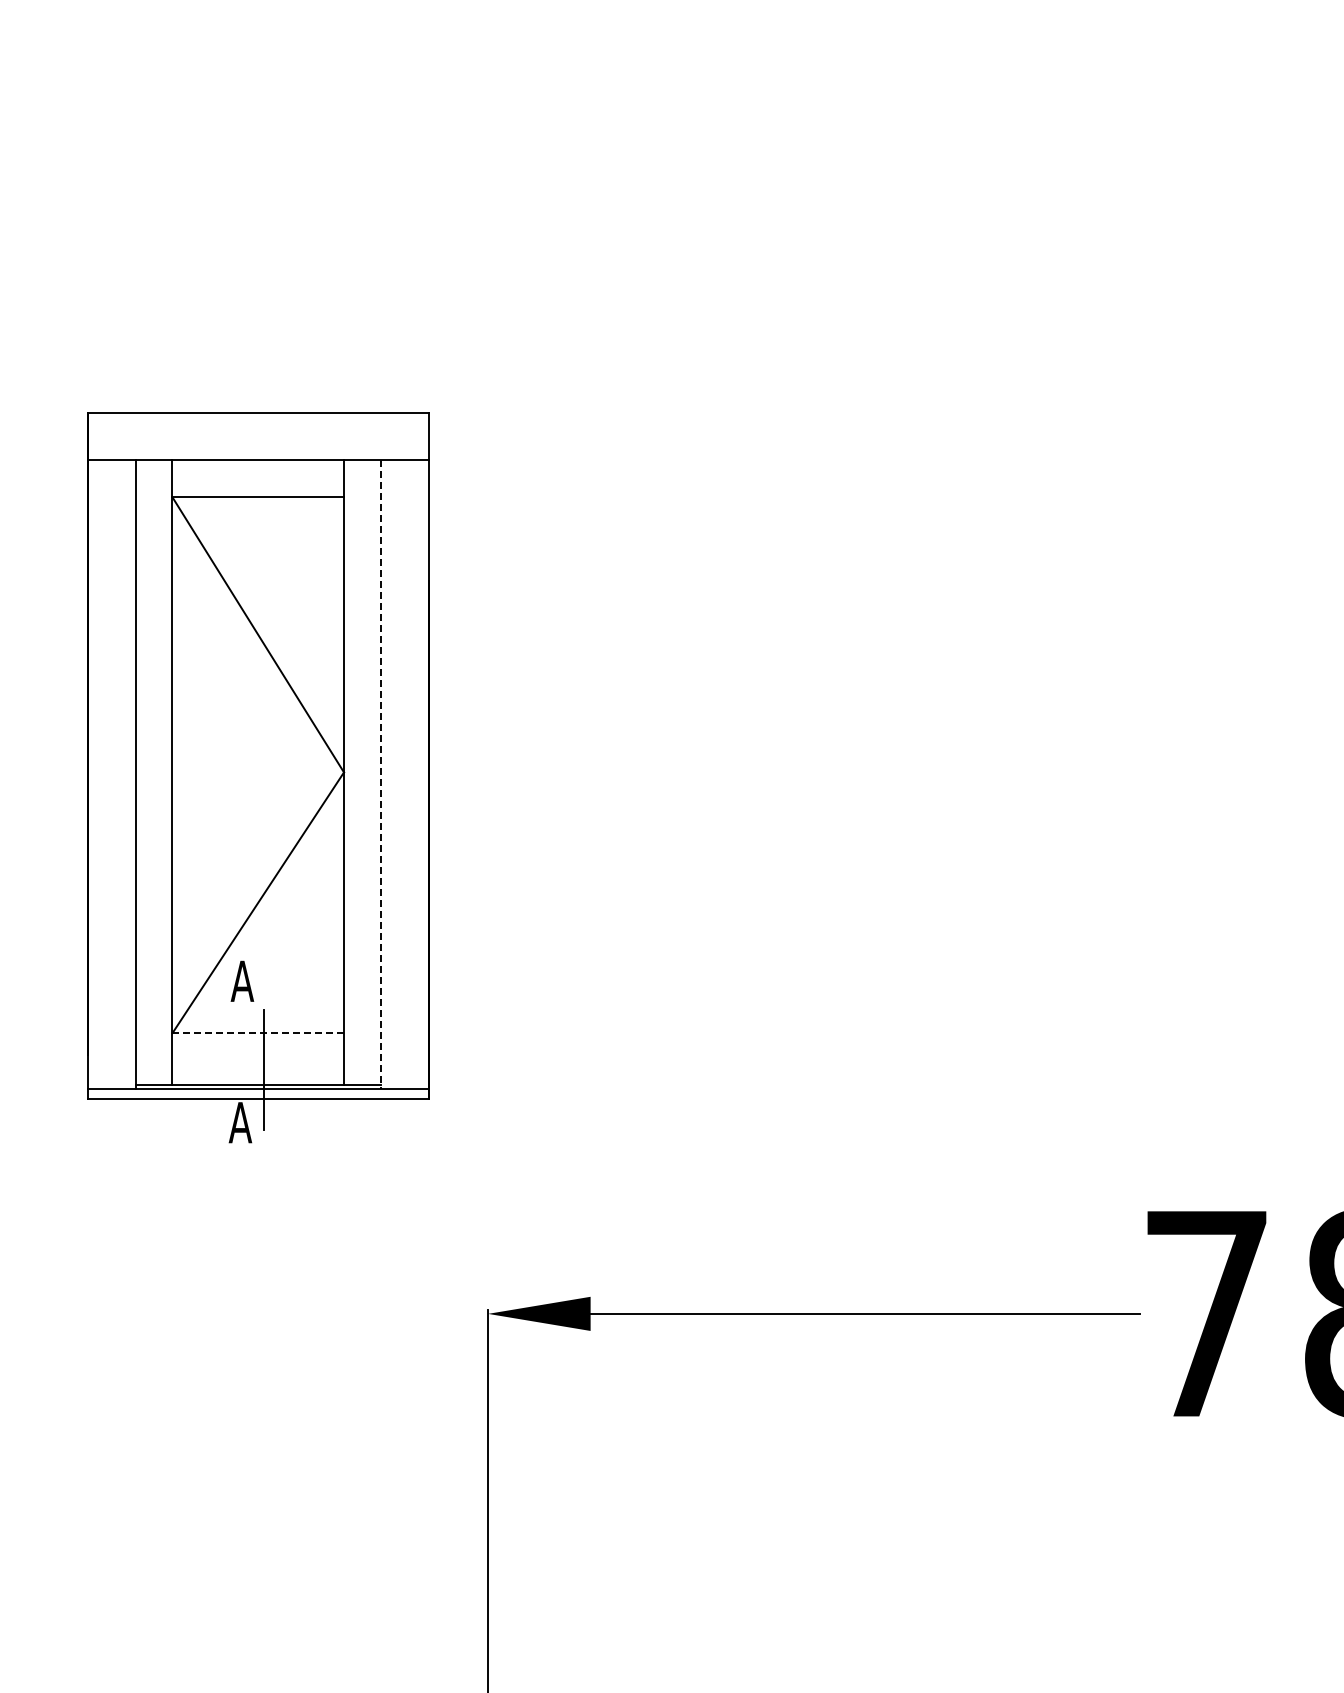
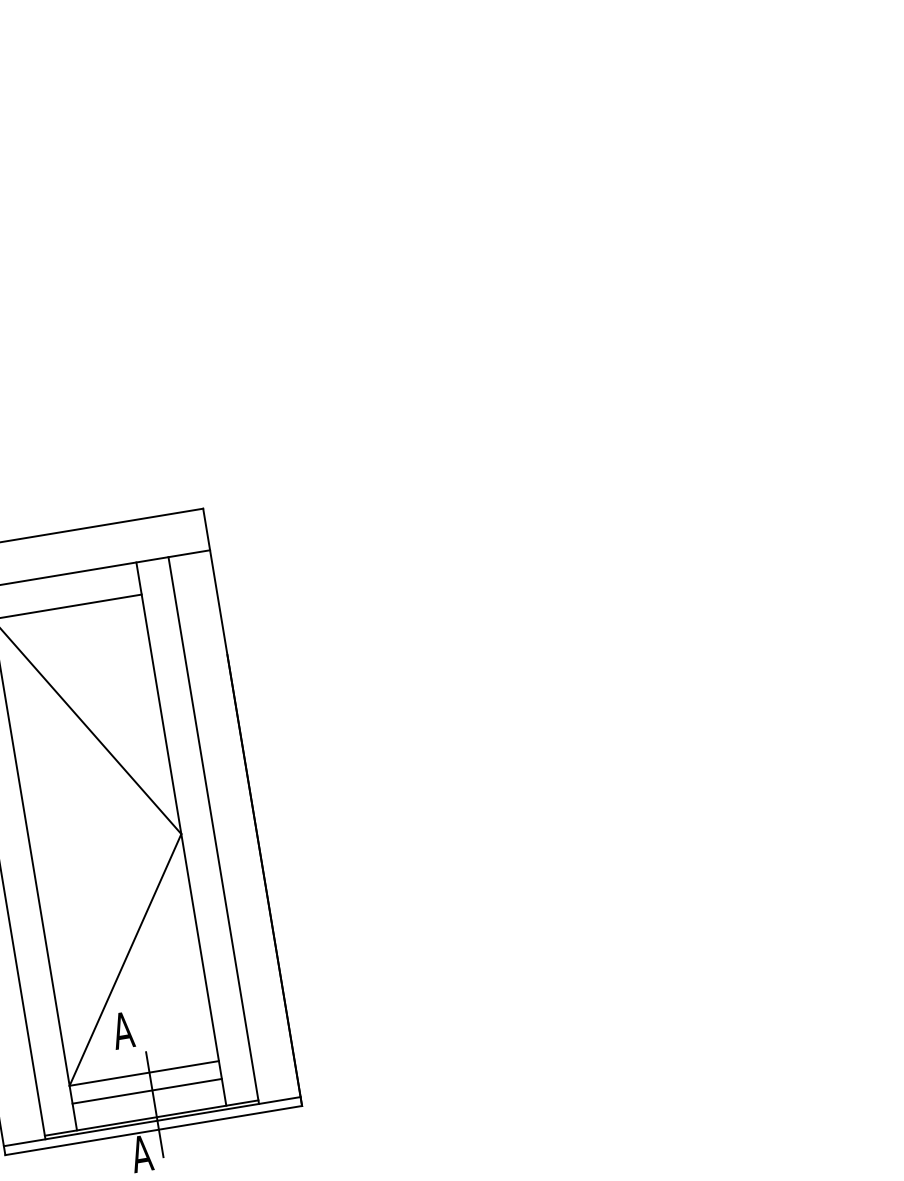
line: (380, 774) -> (213, 830), dashed -> solid
line: (258, 1033) -> (144, 1073), dashed -> solid
line: (258, 1053) -> (147, 1090), added

